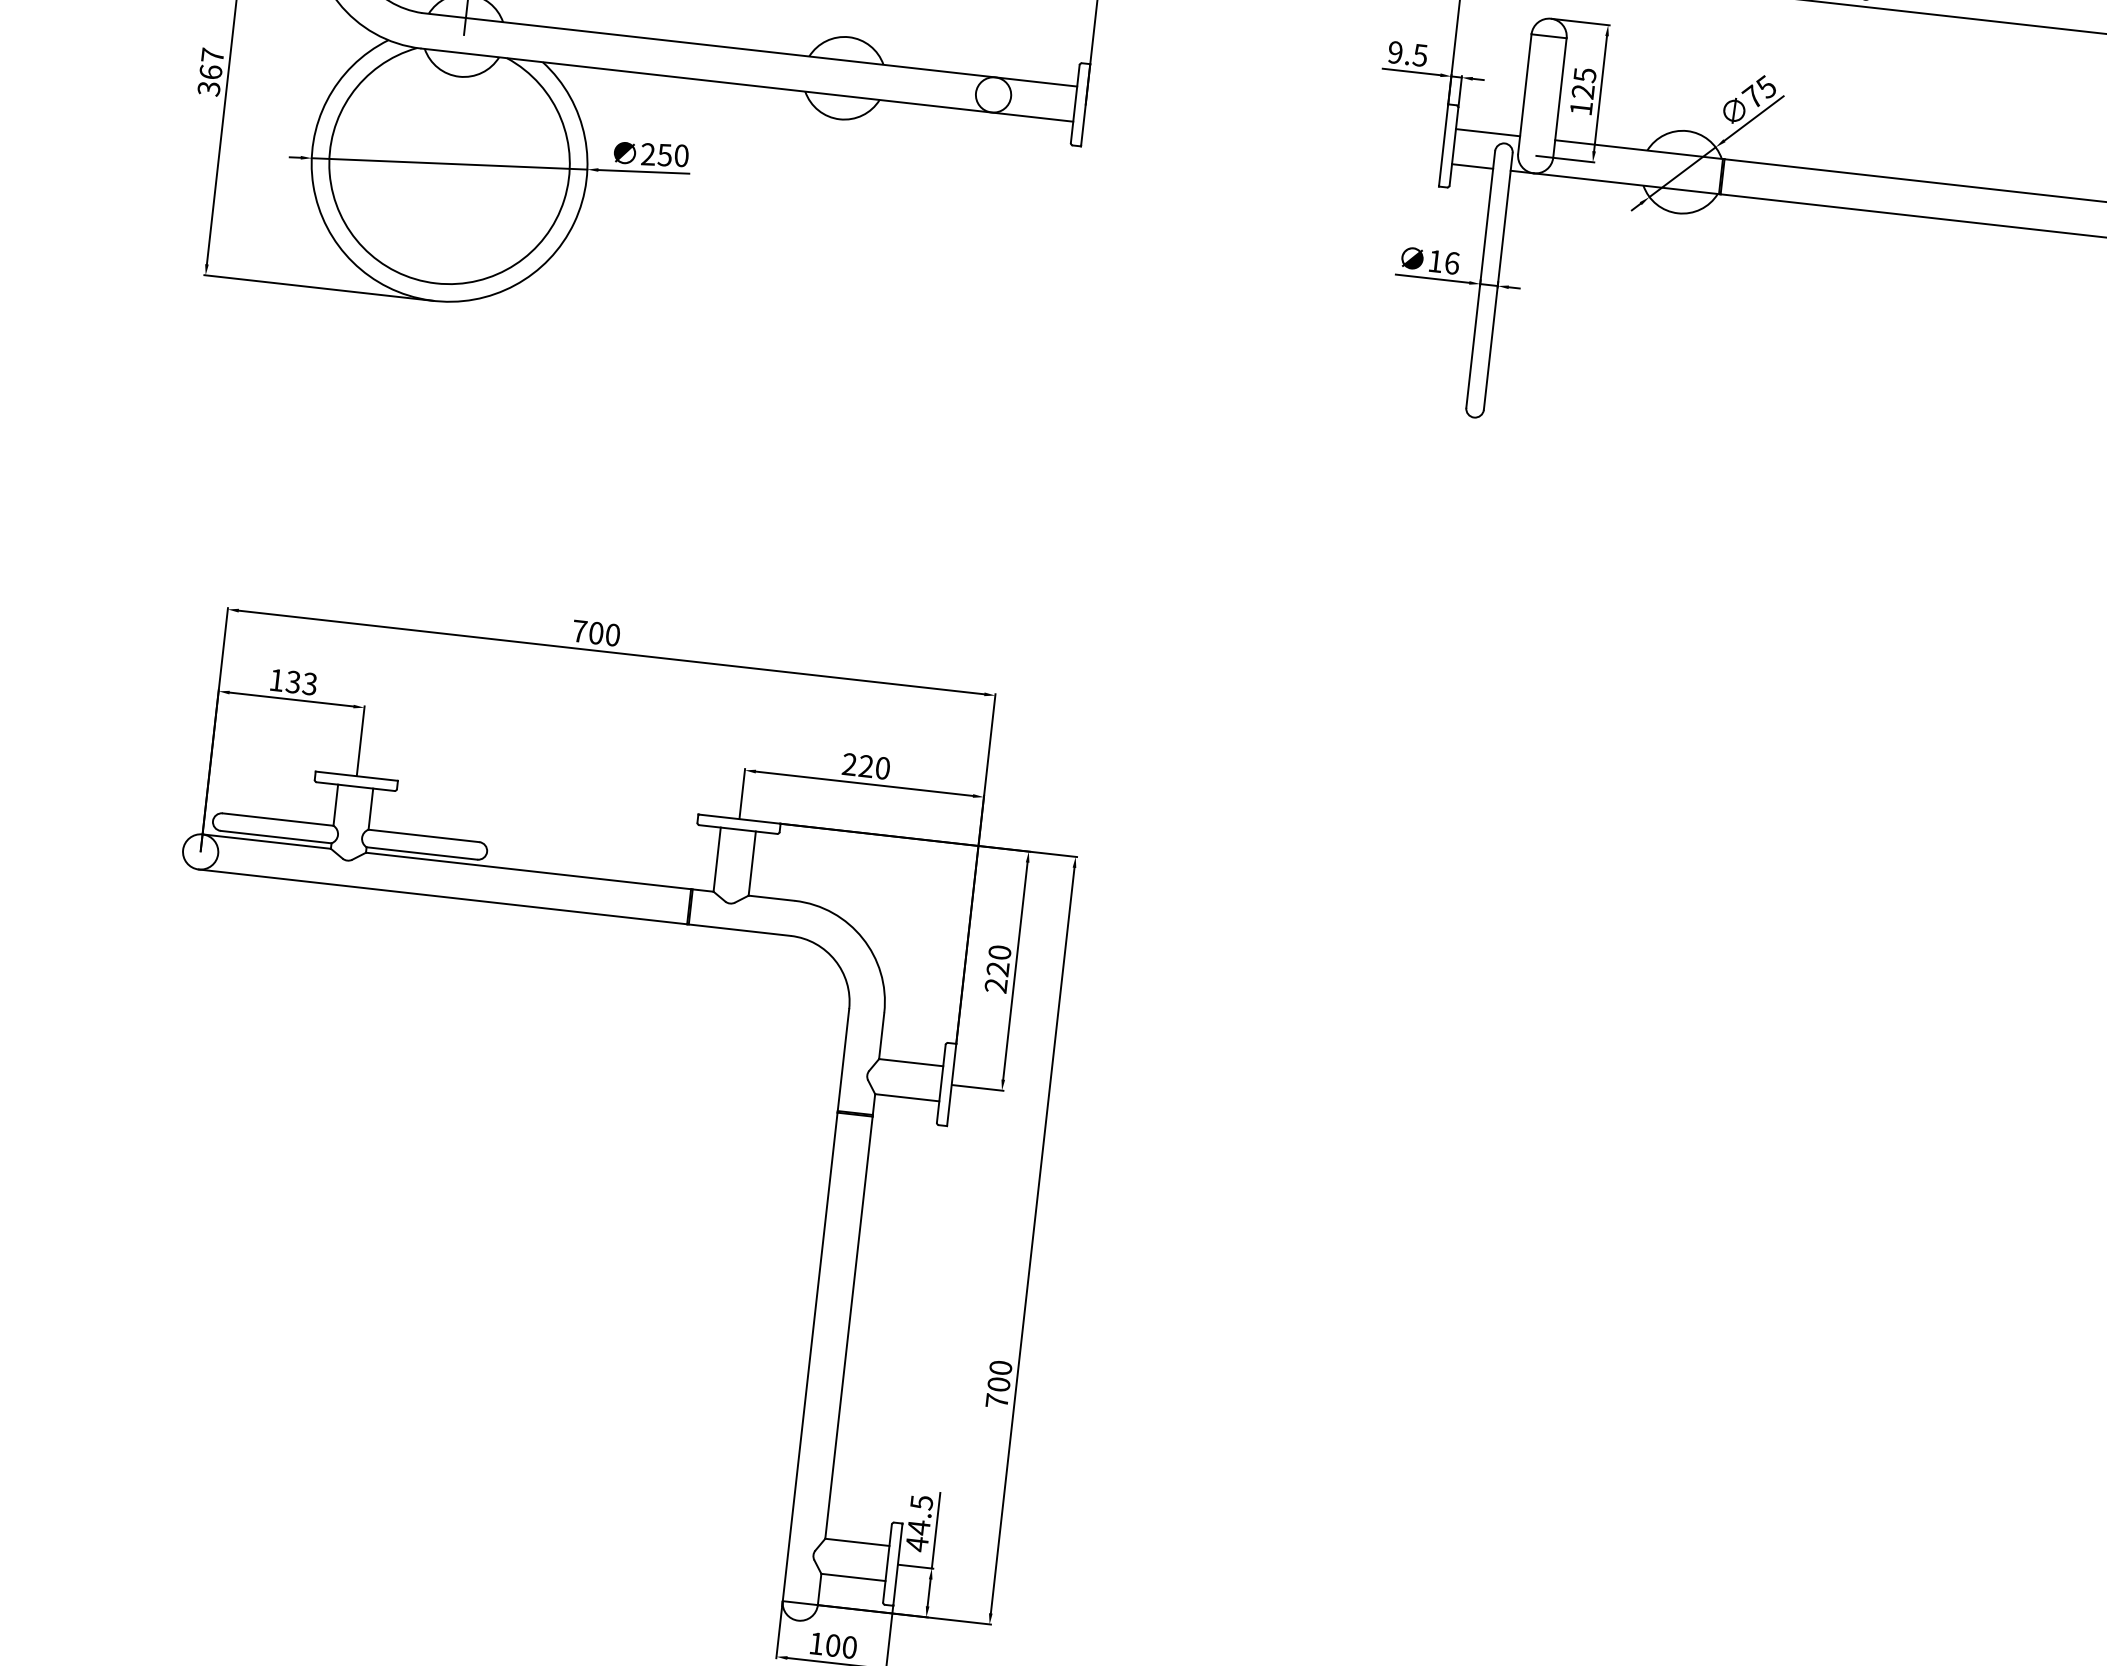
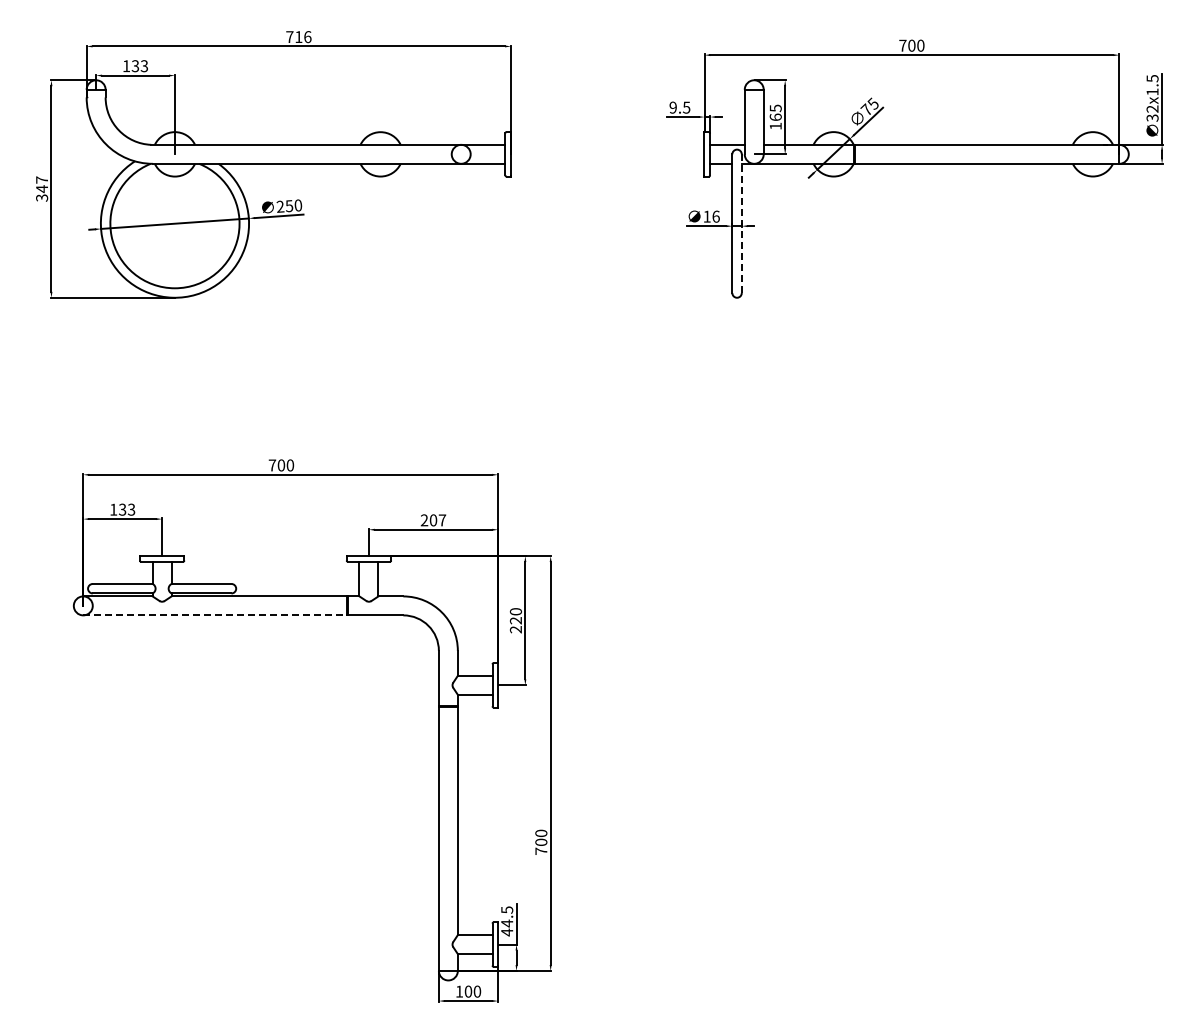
text: (211, 73) -> (42, 189), 367 -> 347
text: (1582, 90) -> (775, 116), 125 -> 165
line: (1497, 282) -> (741, 224), solid -> dashed
text: (873, 767) -> (437, 520), 220 -> 207
line: (443, 897) -> (215, 615), solid -> dashed

